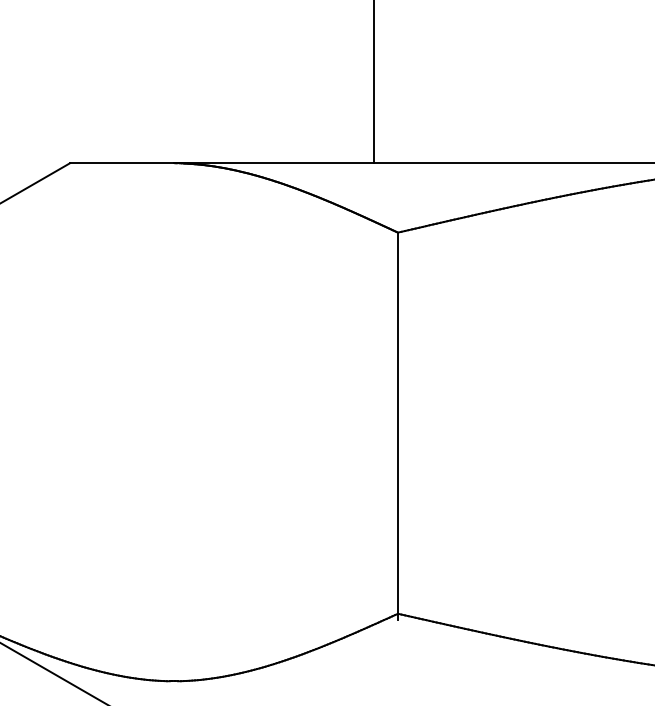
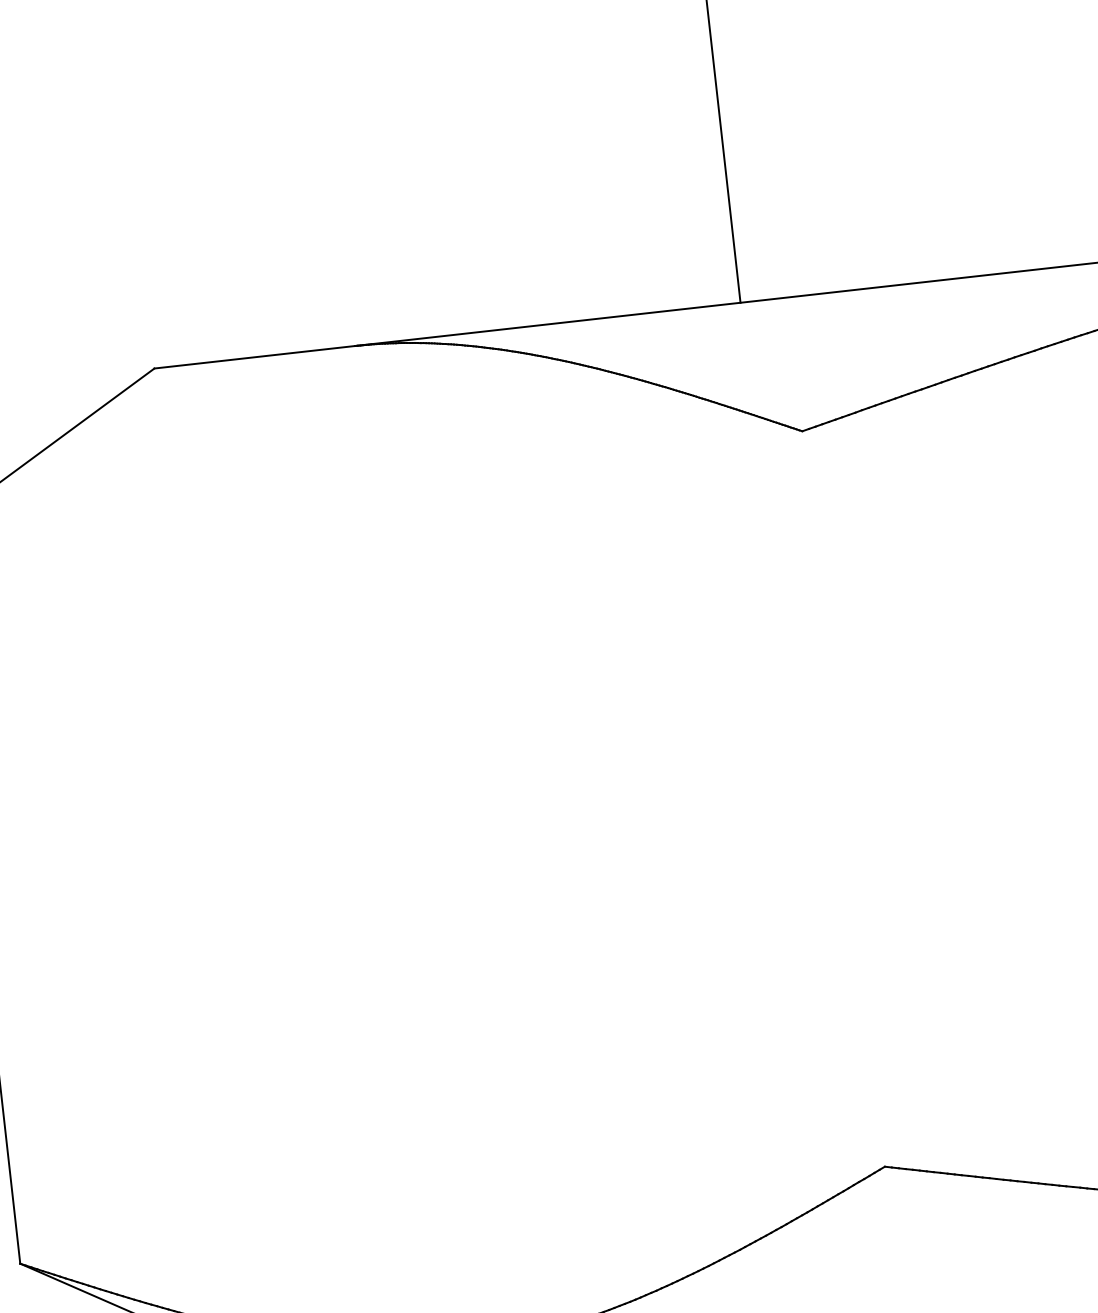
line: (398, 425) -> (845, 803), removed

